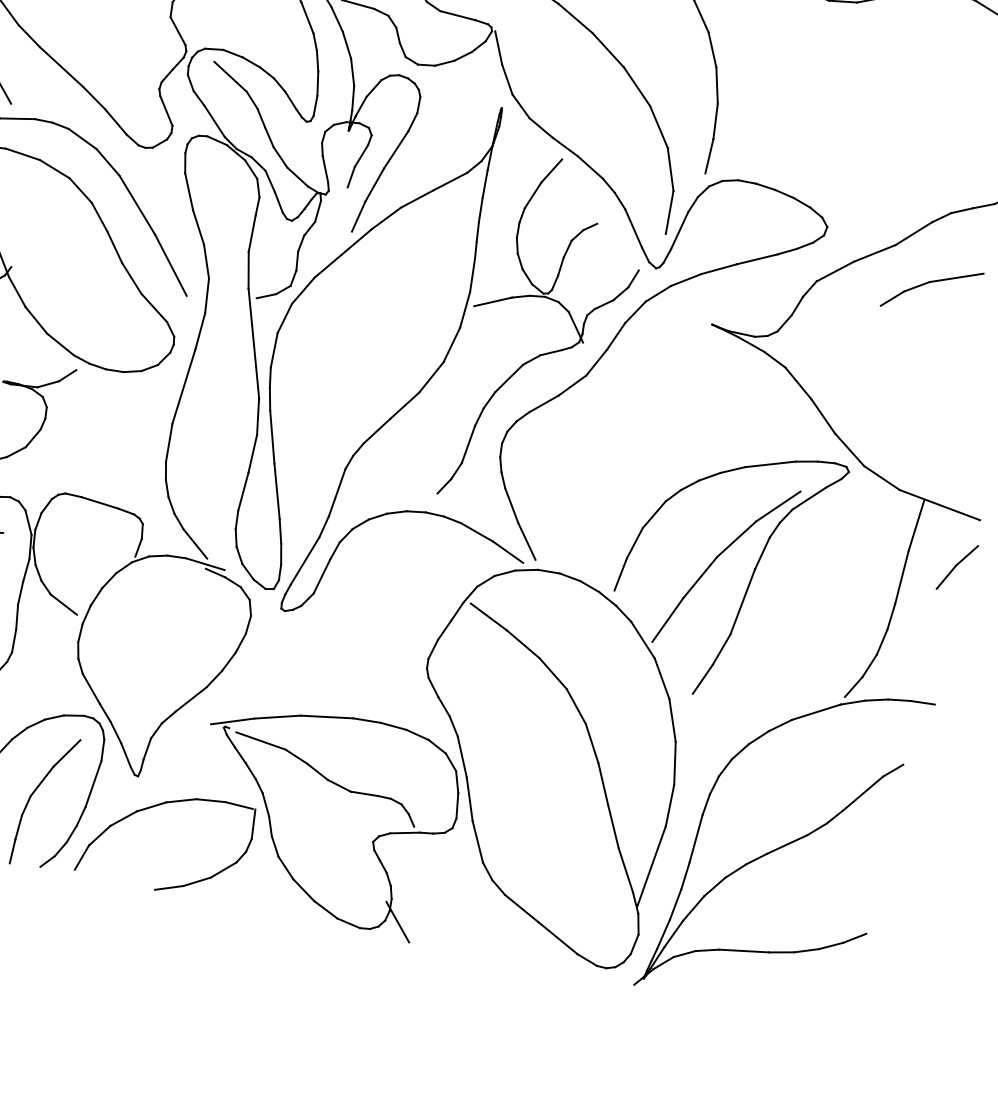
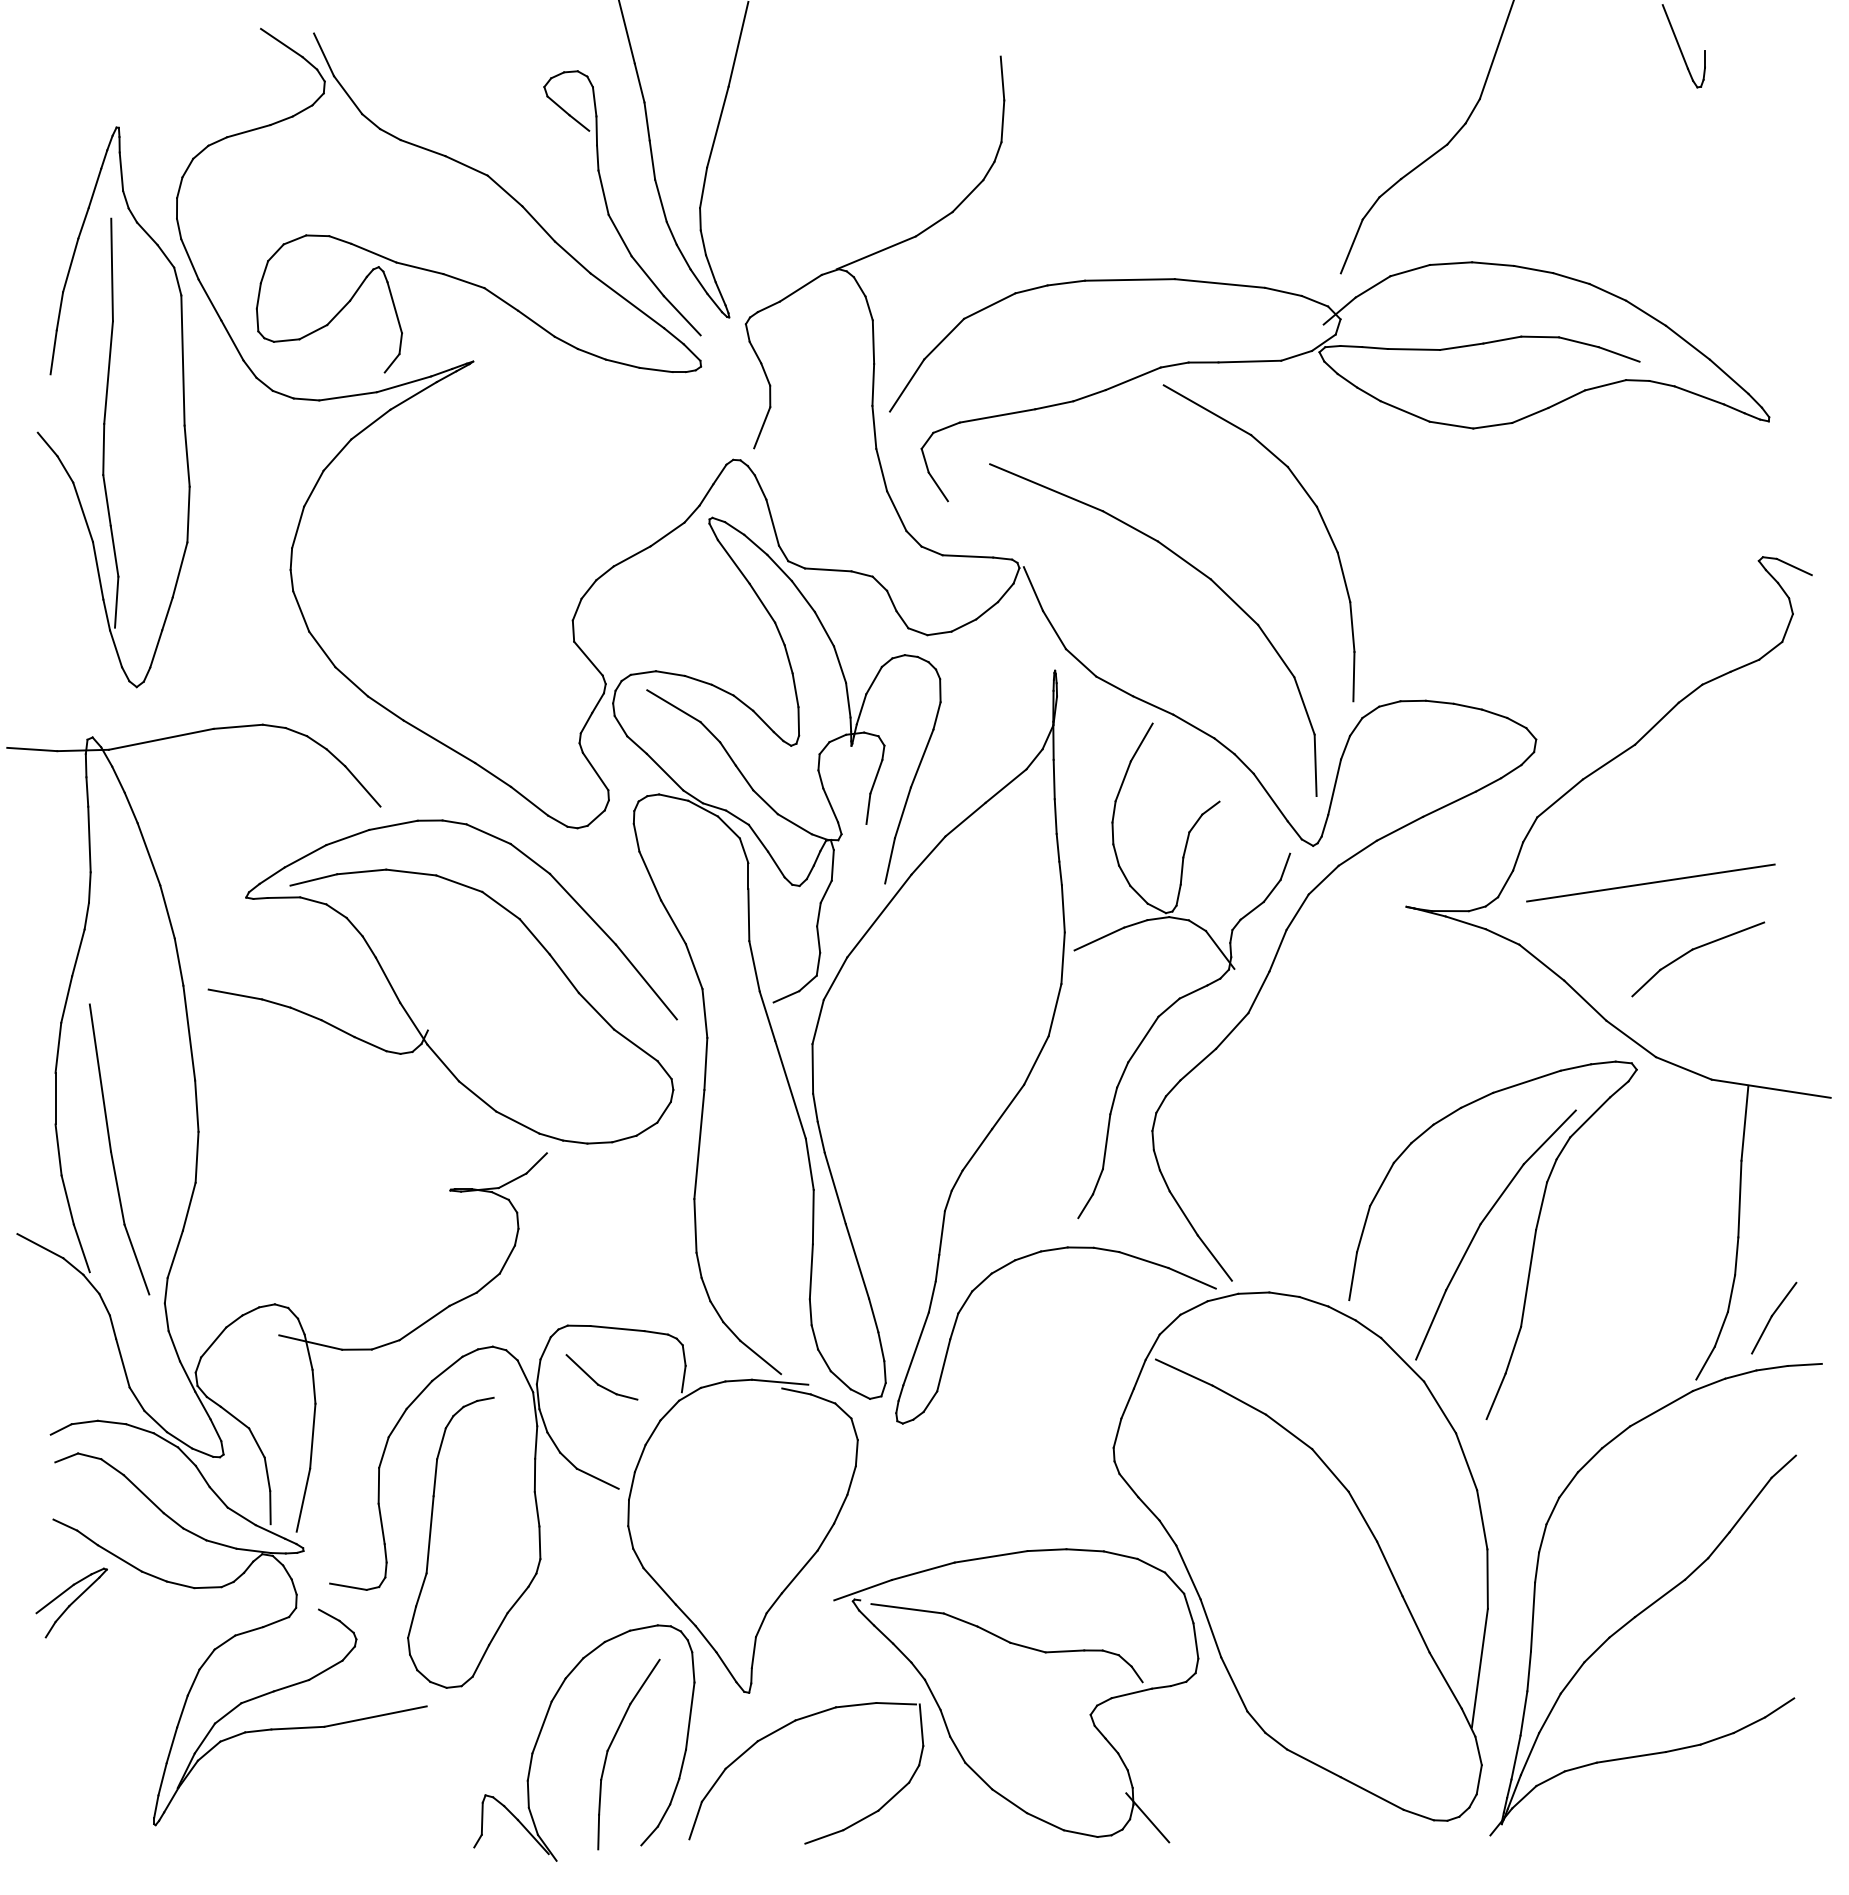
part: (930, 282) -> (1693, 950), moved
line: (886, 343) -> (1650, 882), added
part: (77, 536) -> (596, 1381), added
part: (957, 566) -> (1774, 1317), moved

